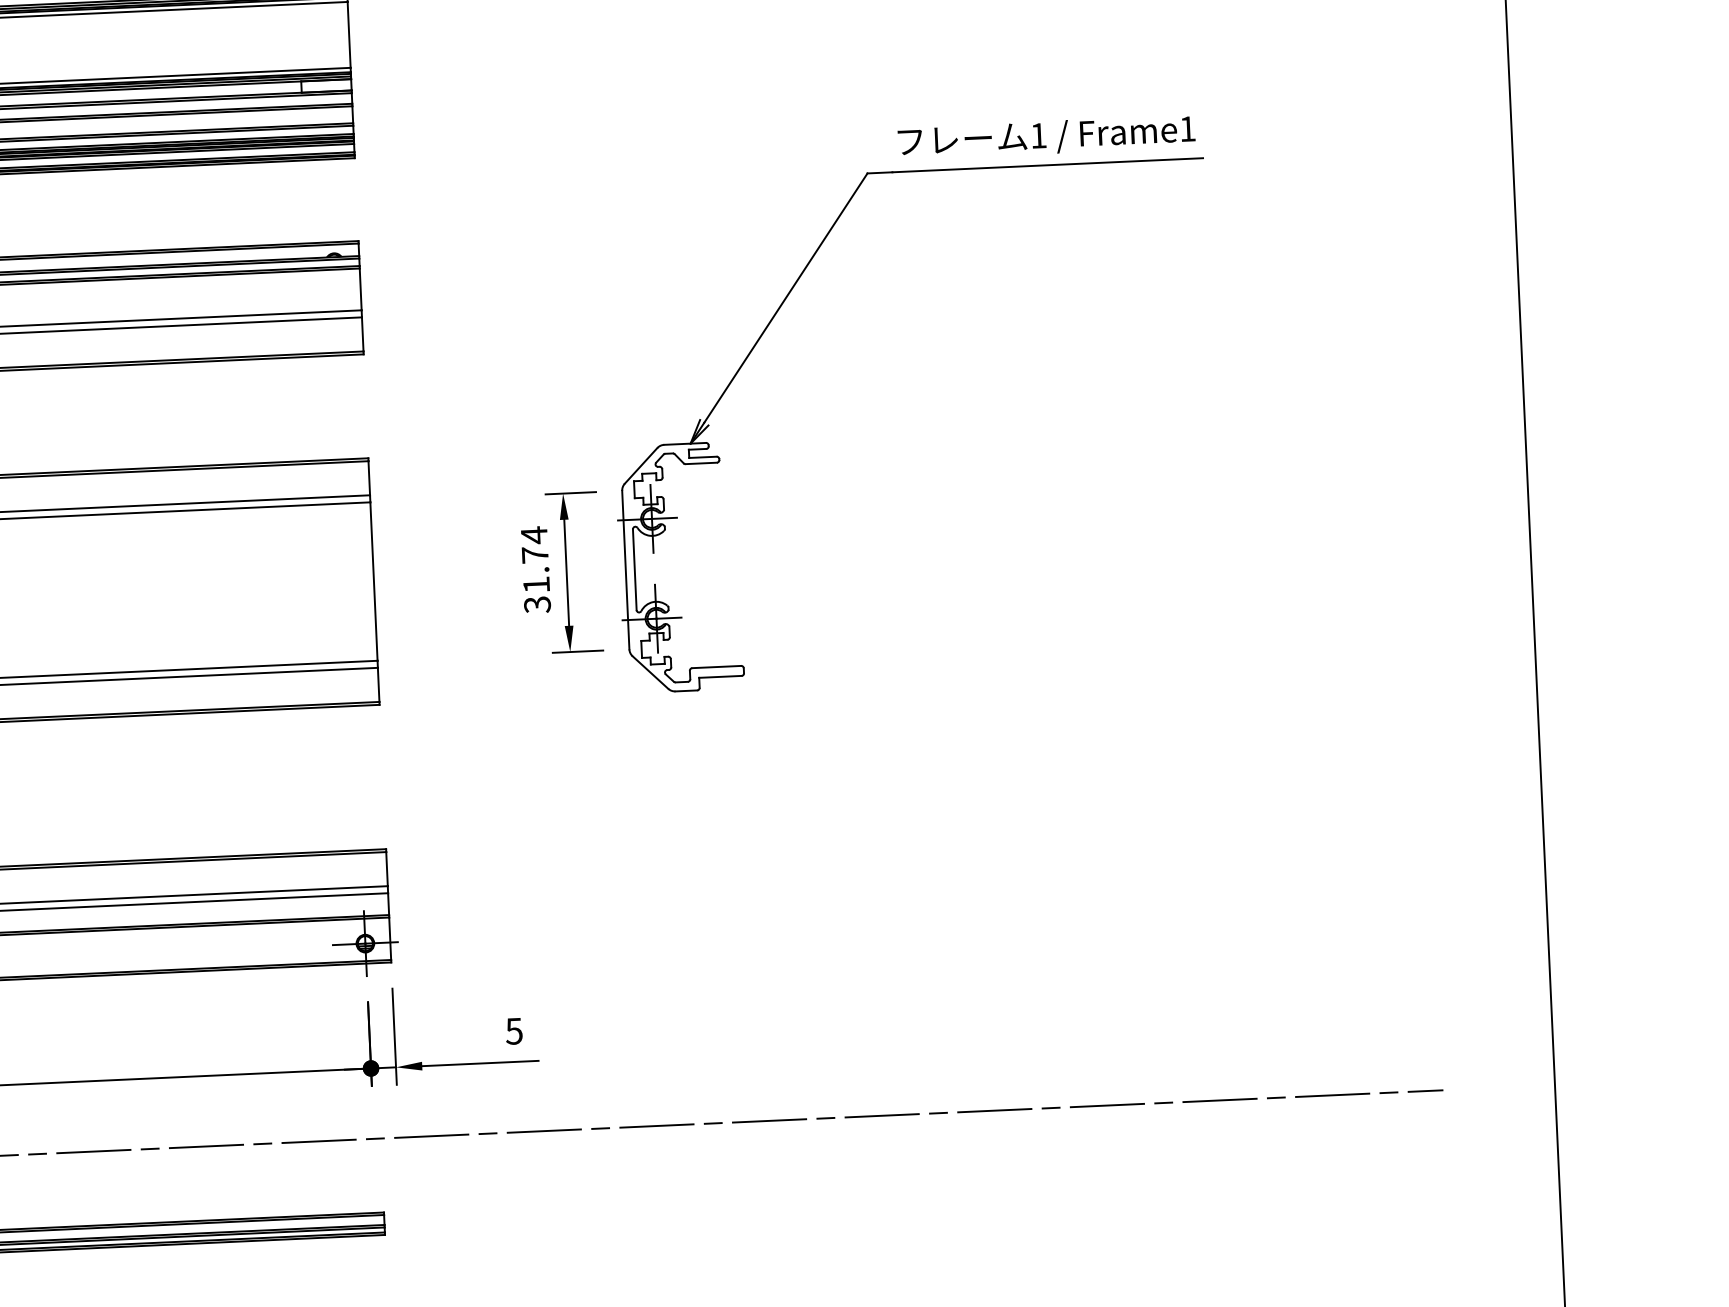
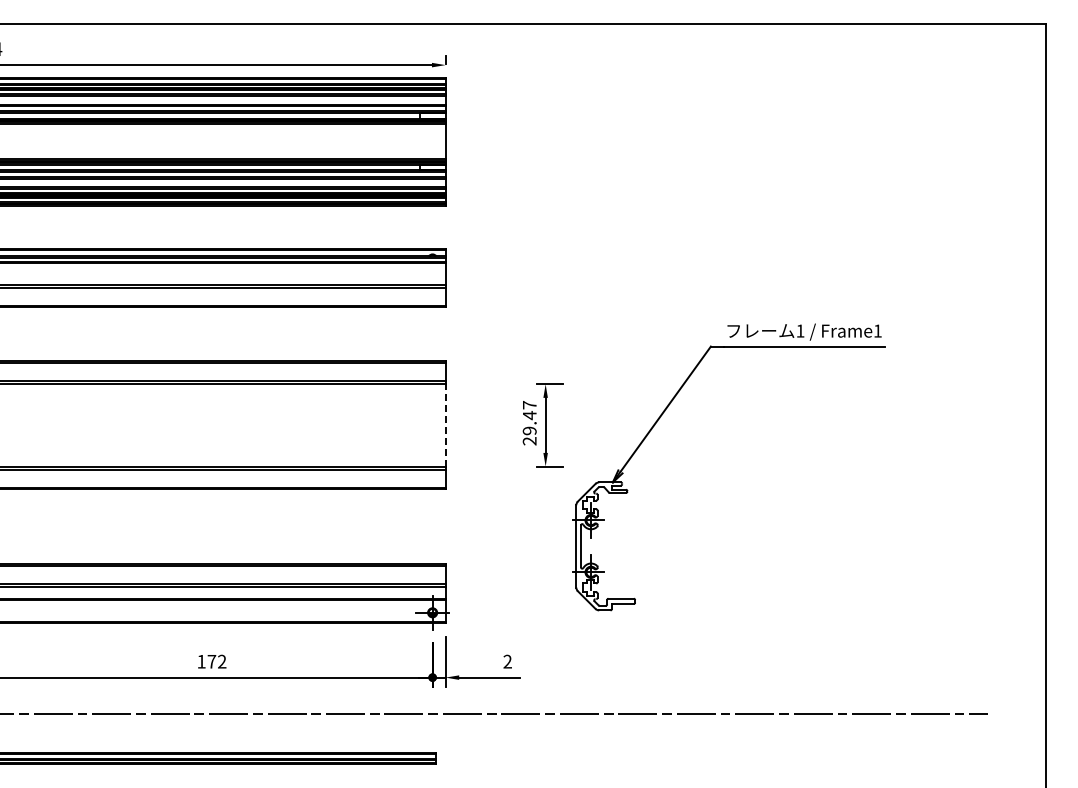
part: (776, 316) -> (660, 418), moved
text: (535, 568) -> (529, 422), 31.74 -> 29.47
line: (373, 579) -> (445, 424), solid -> dashed
text: (513, 1030) -> (507, 661), 5 -> 2

